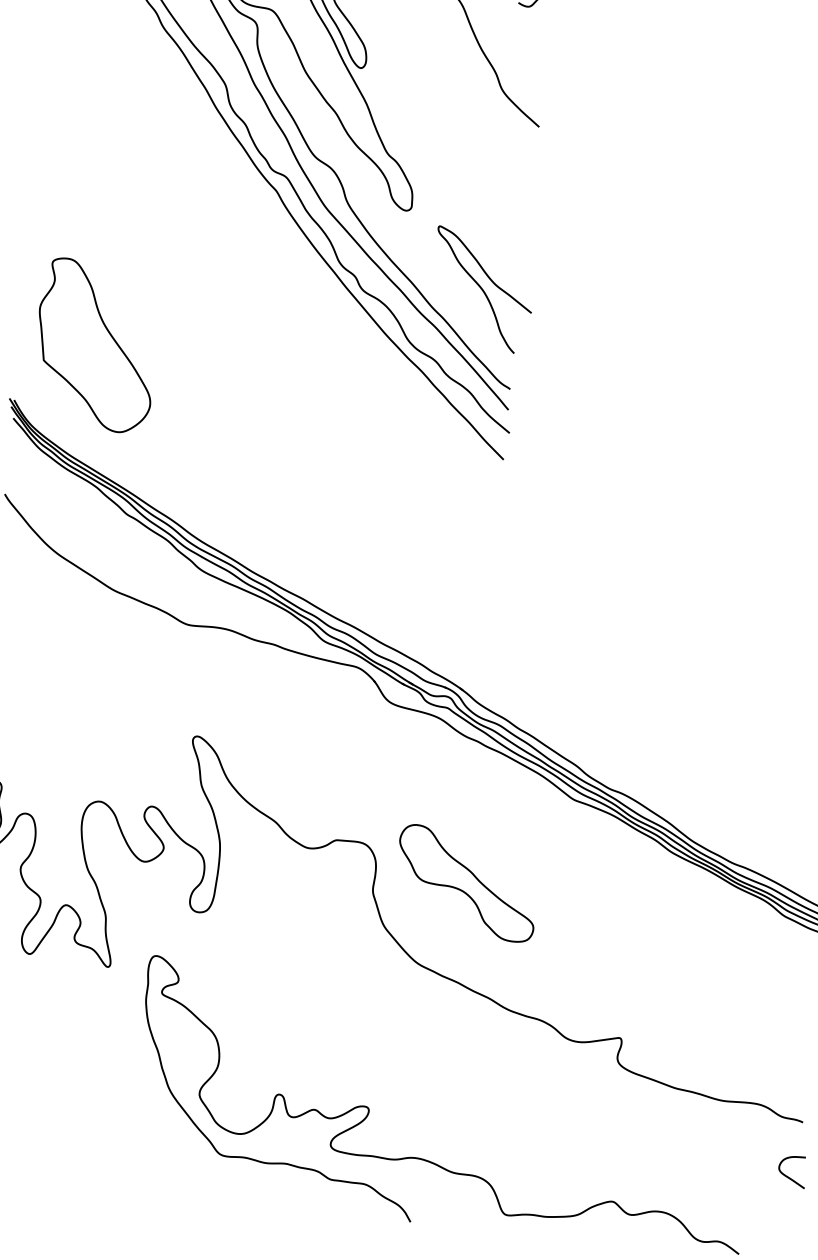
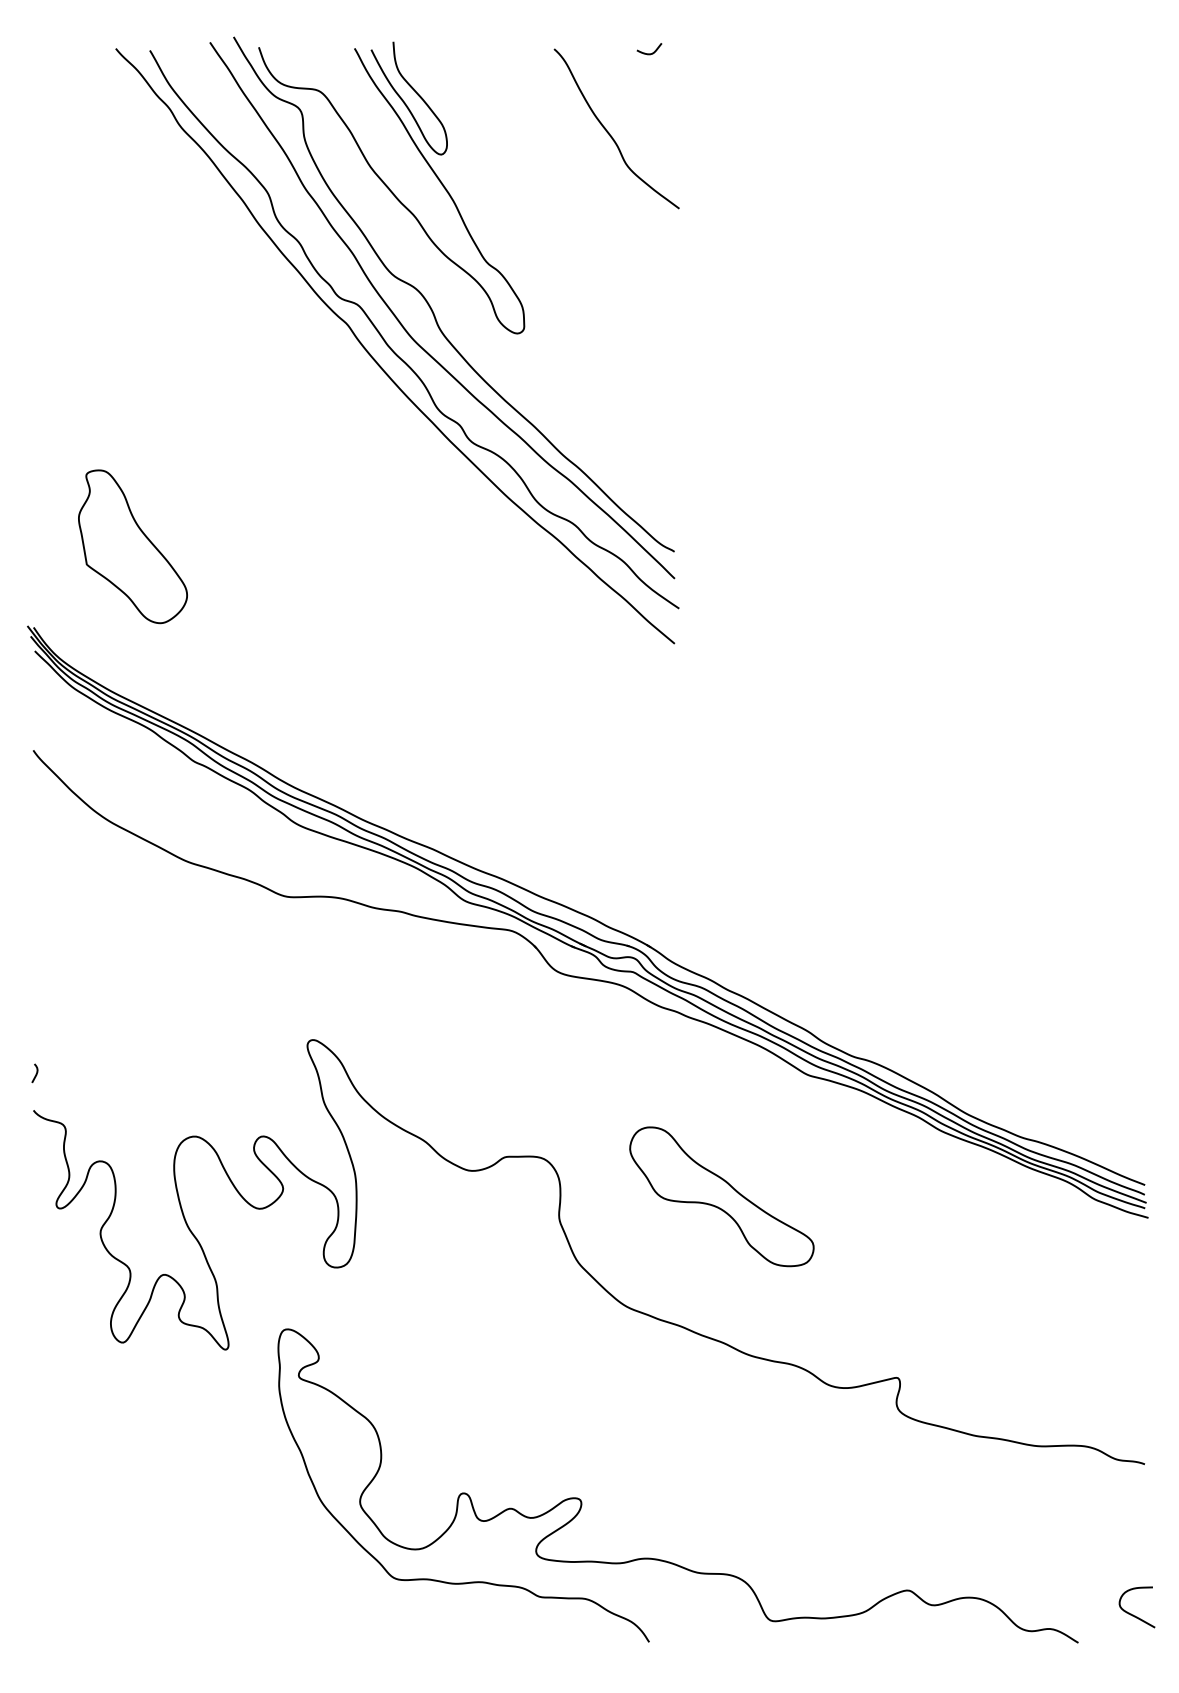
curve: (482, 289) -> (626, 426), removed
part: (95, 345) -> (132, 546), size x0.7
part: (466, 883) -> (721, 1196), moved
curve: (789, 1176) -> (1133, 1614), moved

